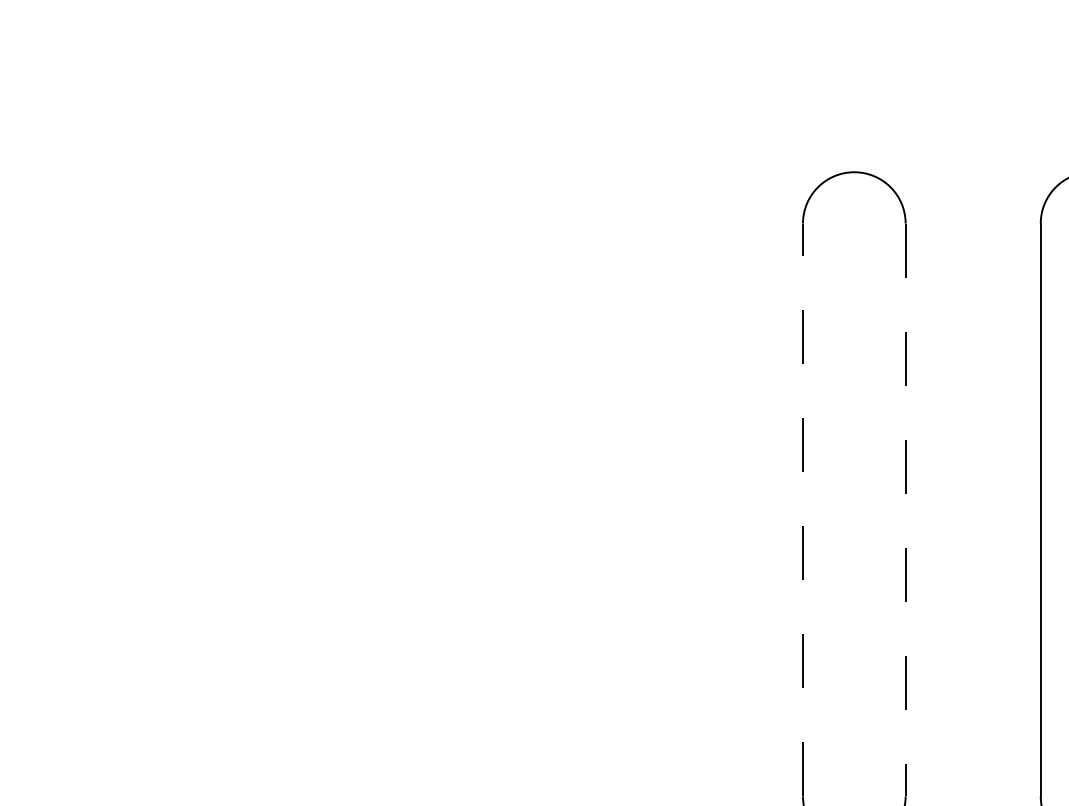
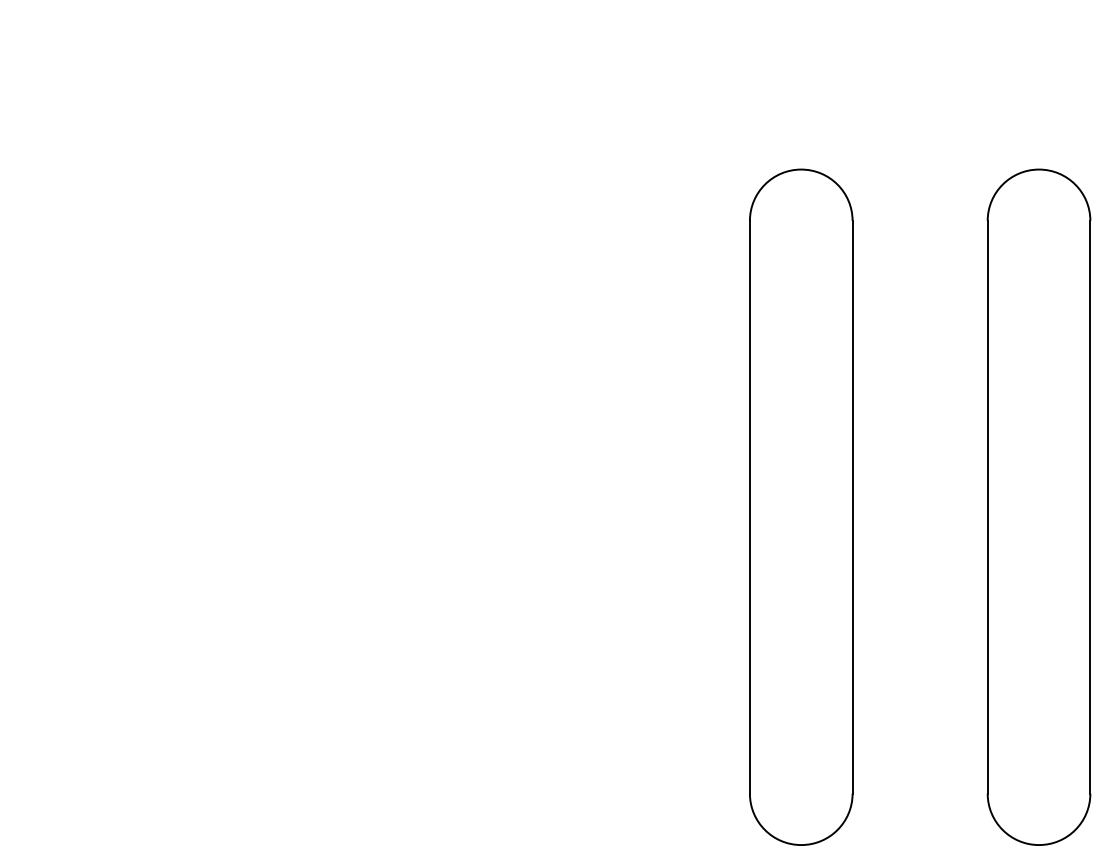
line: (802, 509) -> (749, 506), dashed -> solid
line: (905, 510) -> (852, 507), dashed -> solid

